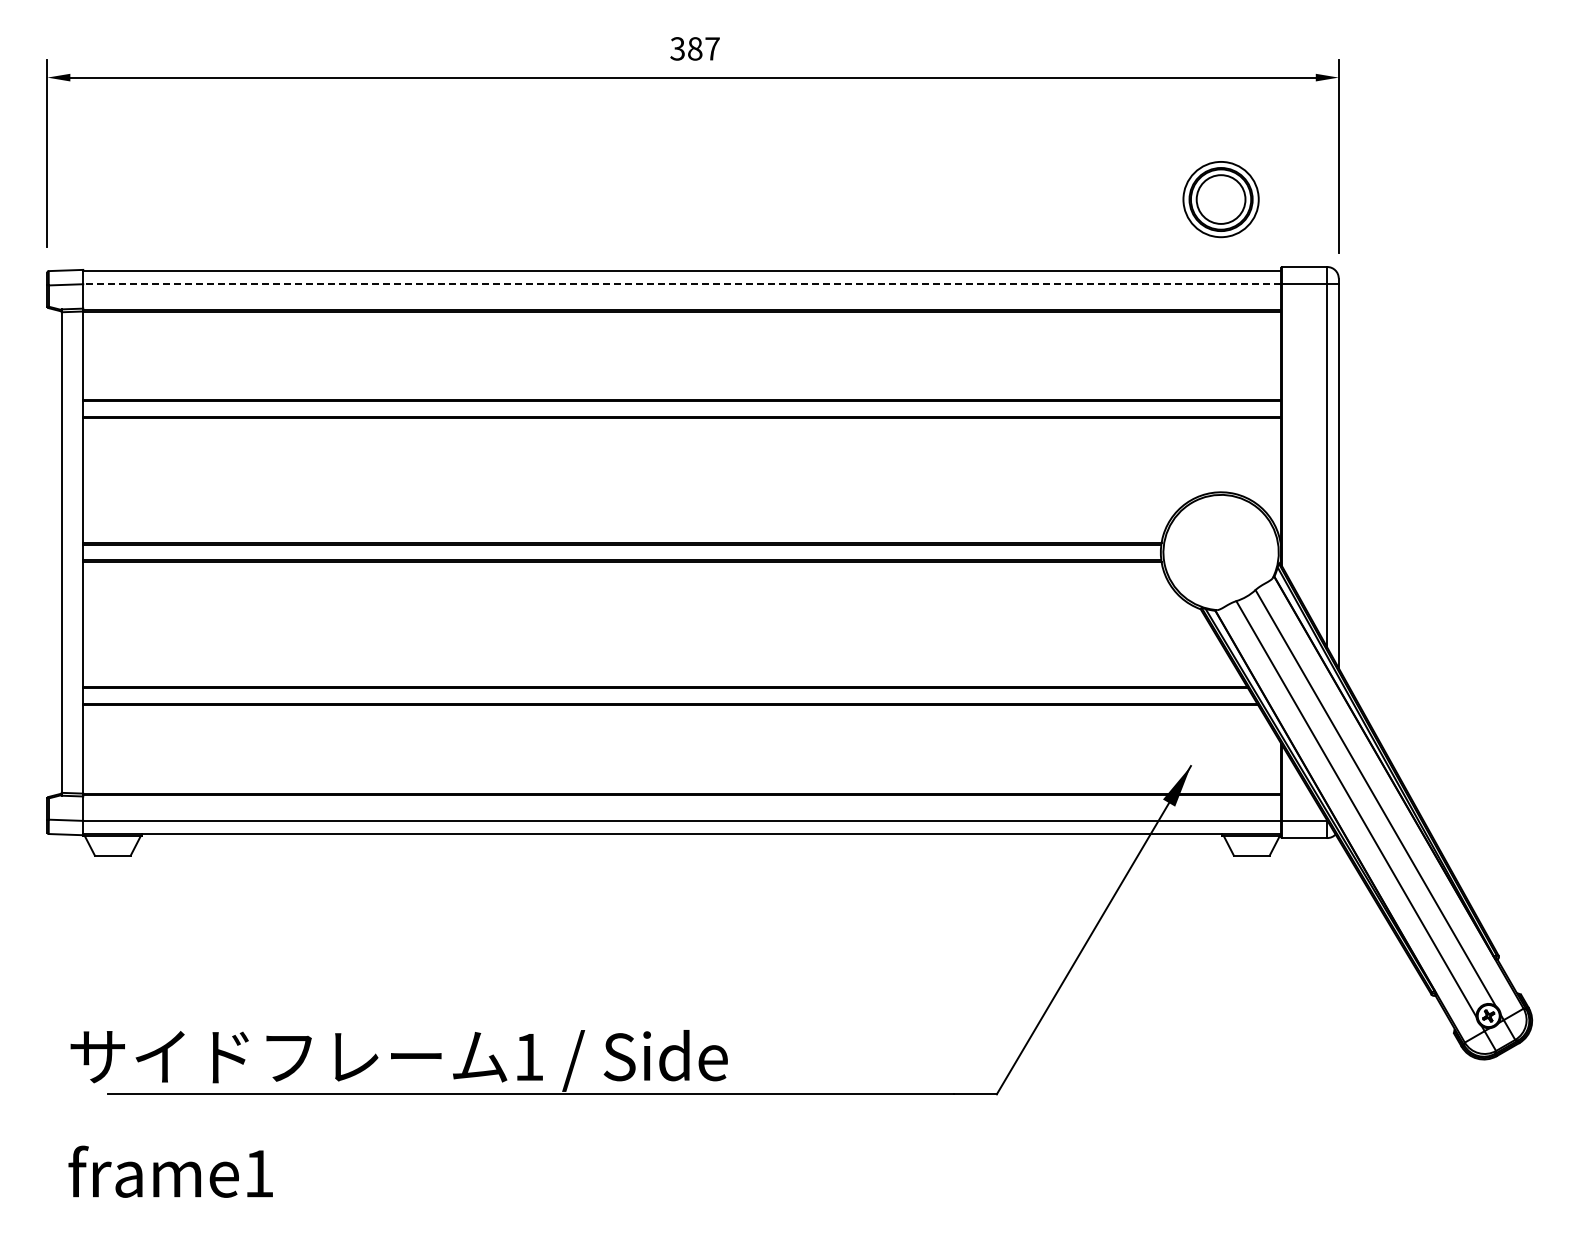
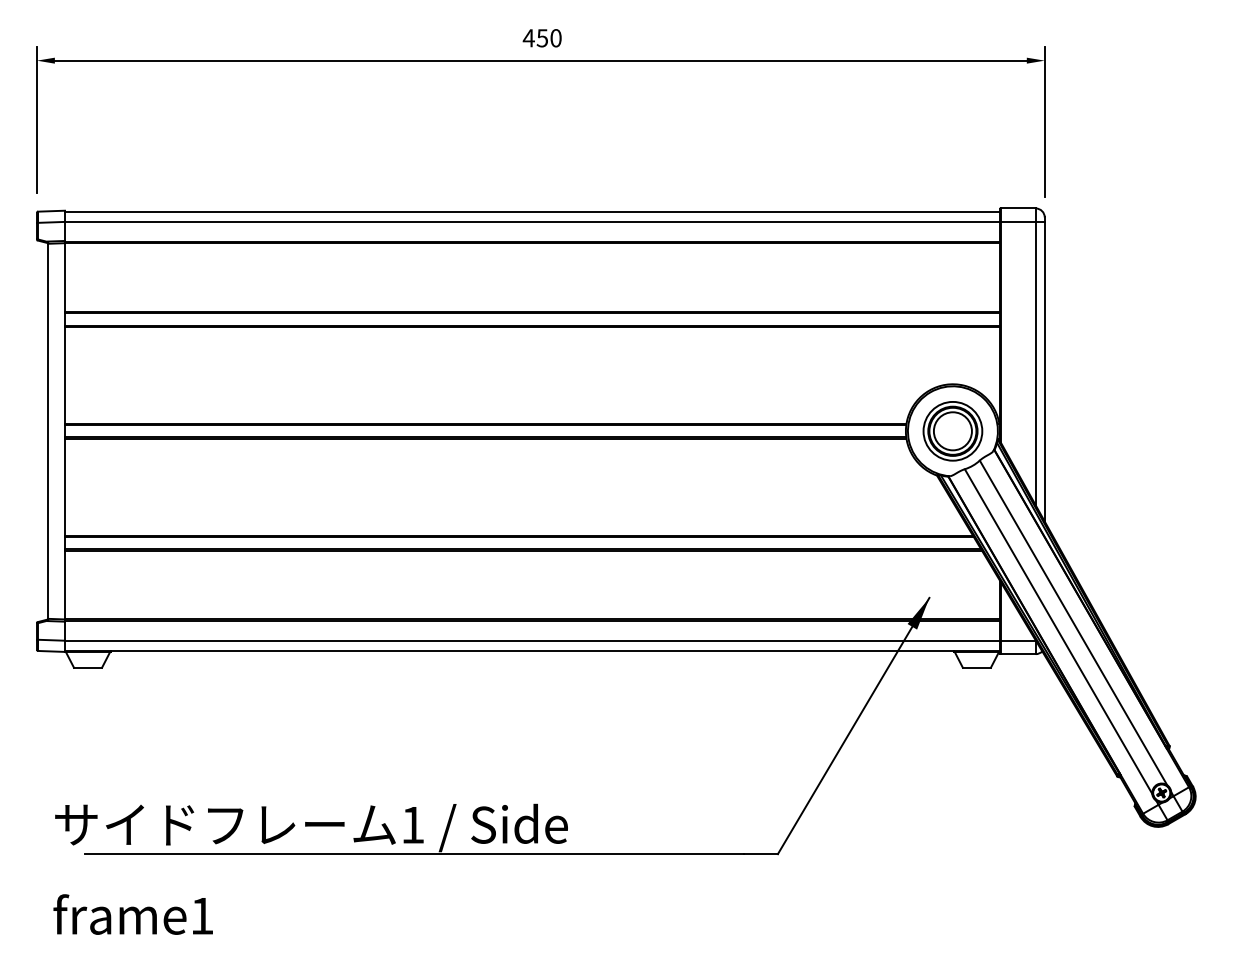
text: (694, 48) -> (541, 37), 387 -> 450
part: (1220, 199) -> (952, 431), moved
line: (681, 284) -> (531, 222), dashed -> solid

